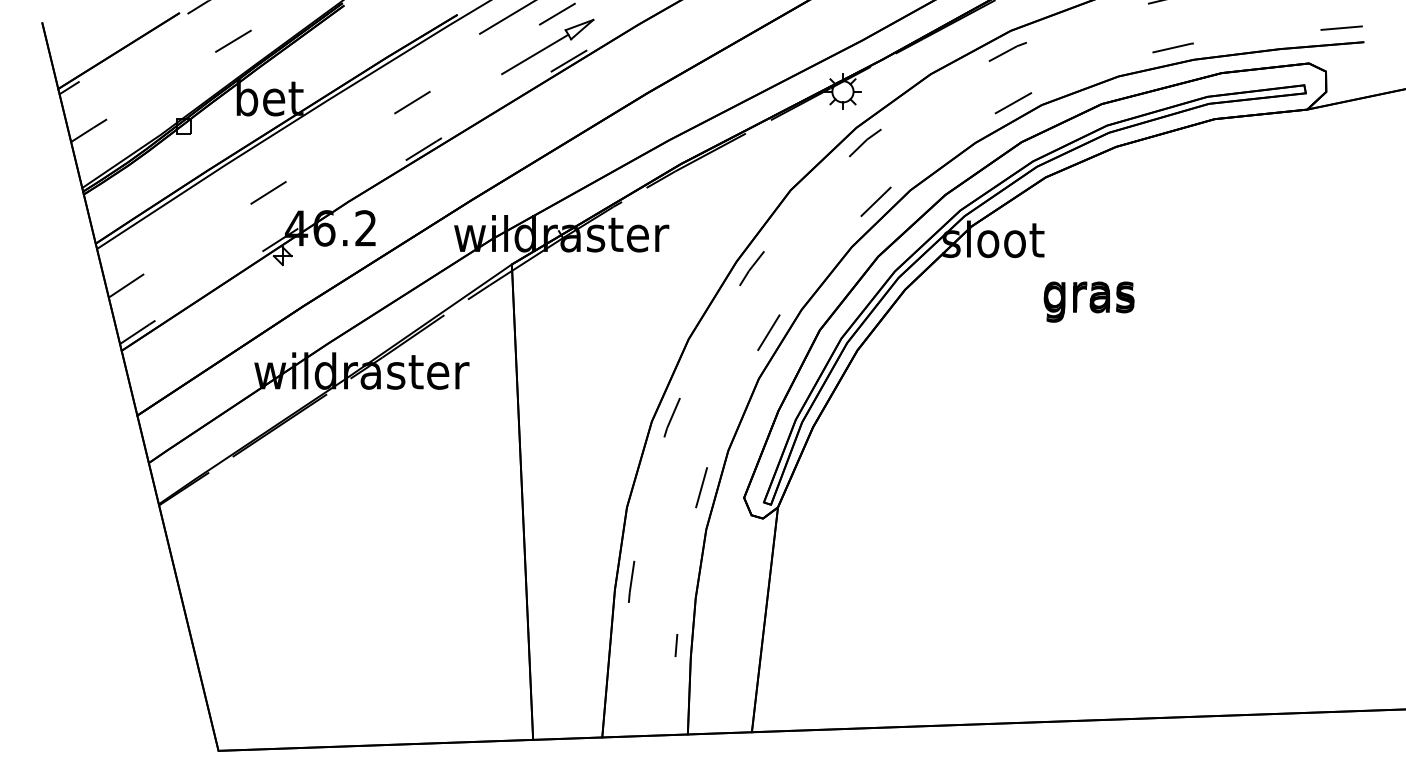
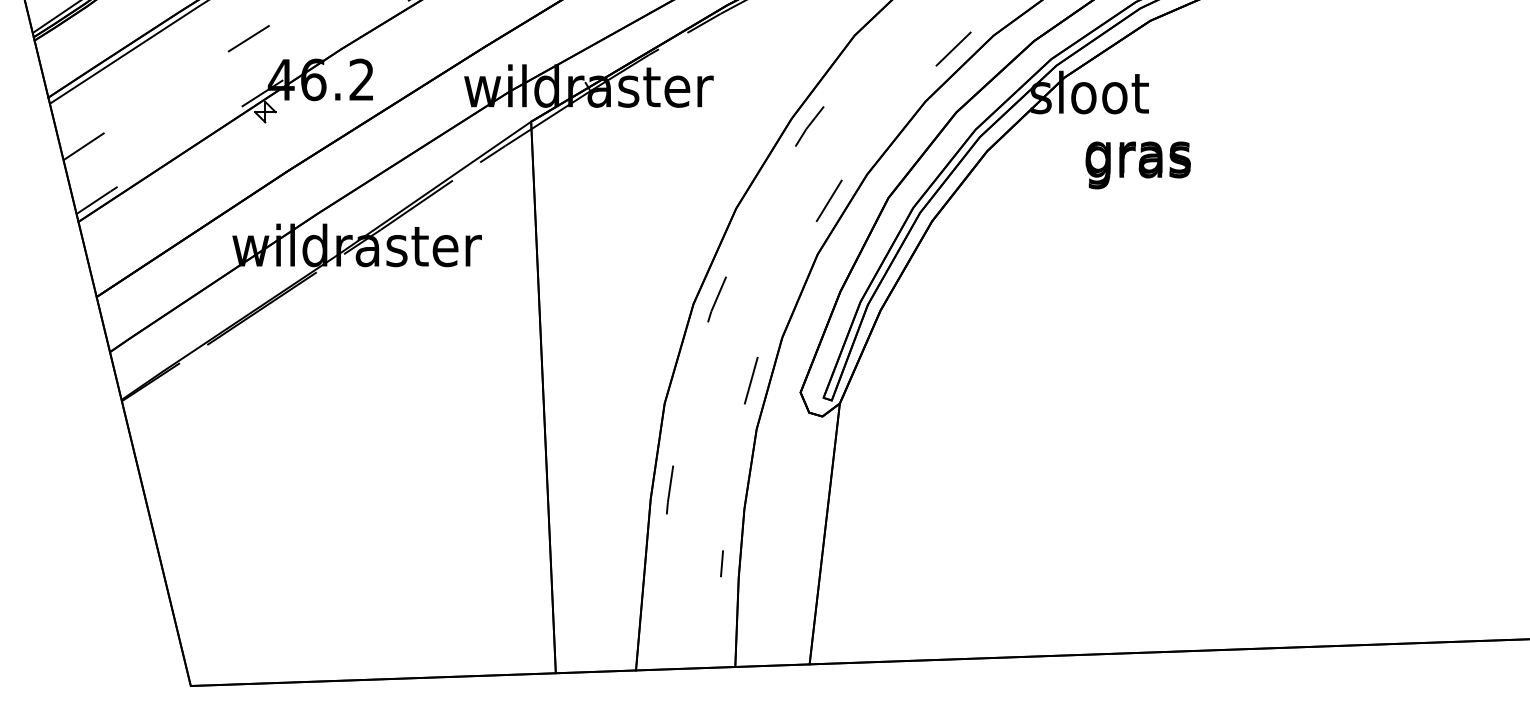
text: (1088, 301) -> (1137, 164), moved

